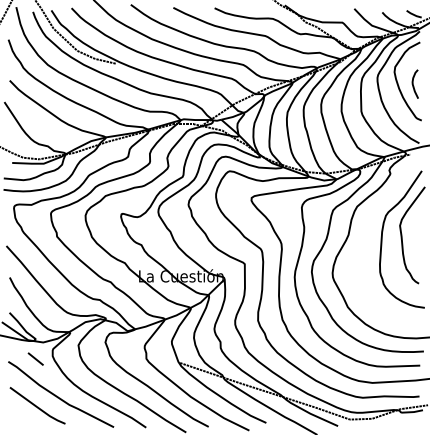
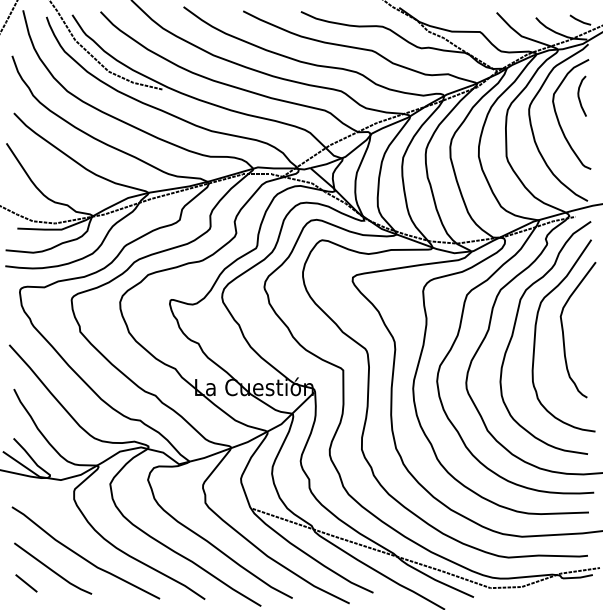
curve: (413, 83) -> (579, 95), moved
curve: (367, 236) -> (514, 331), added
line: (35, 359) -> (26, 583), moved

